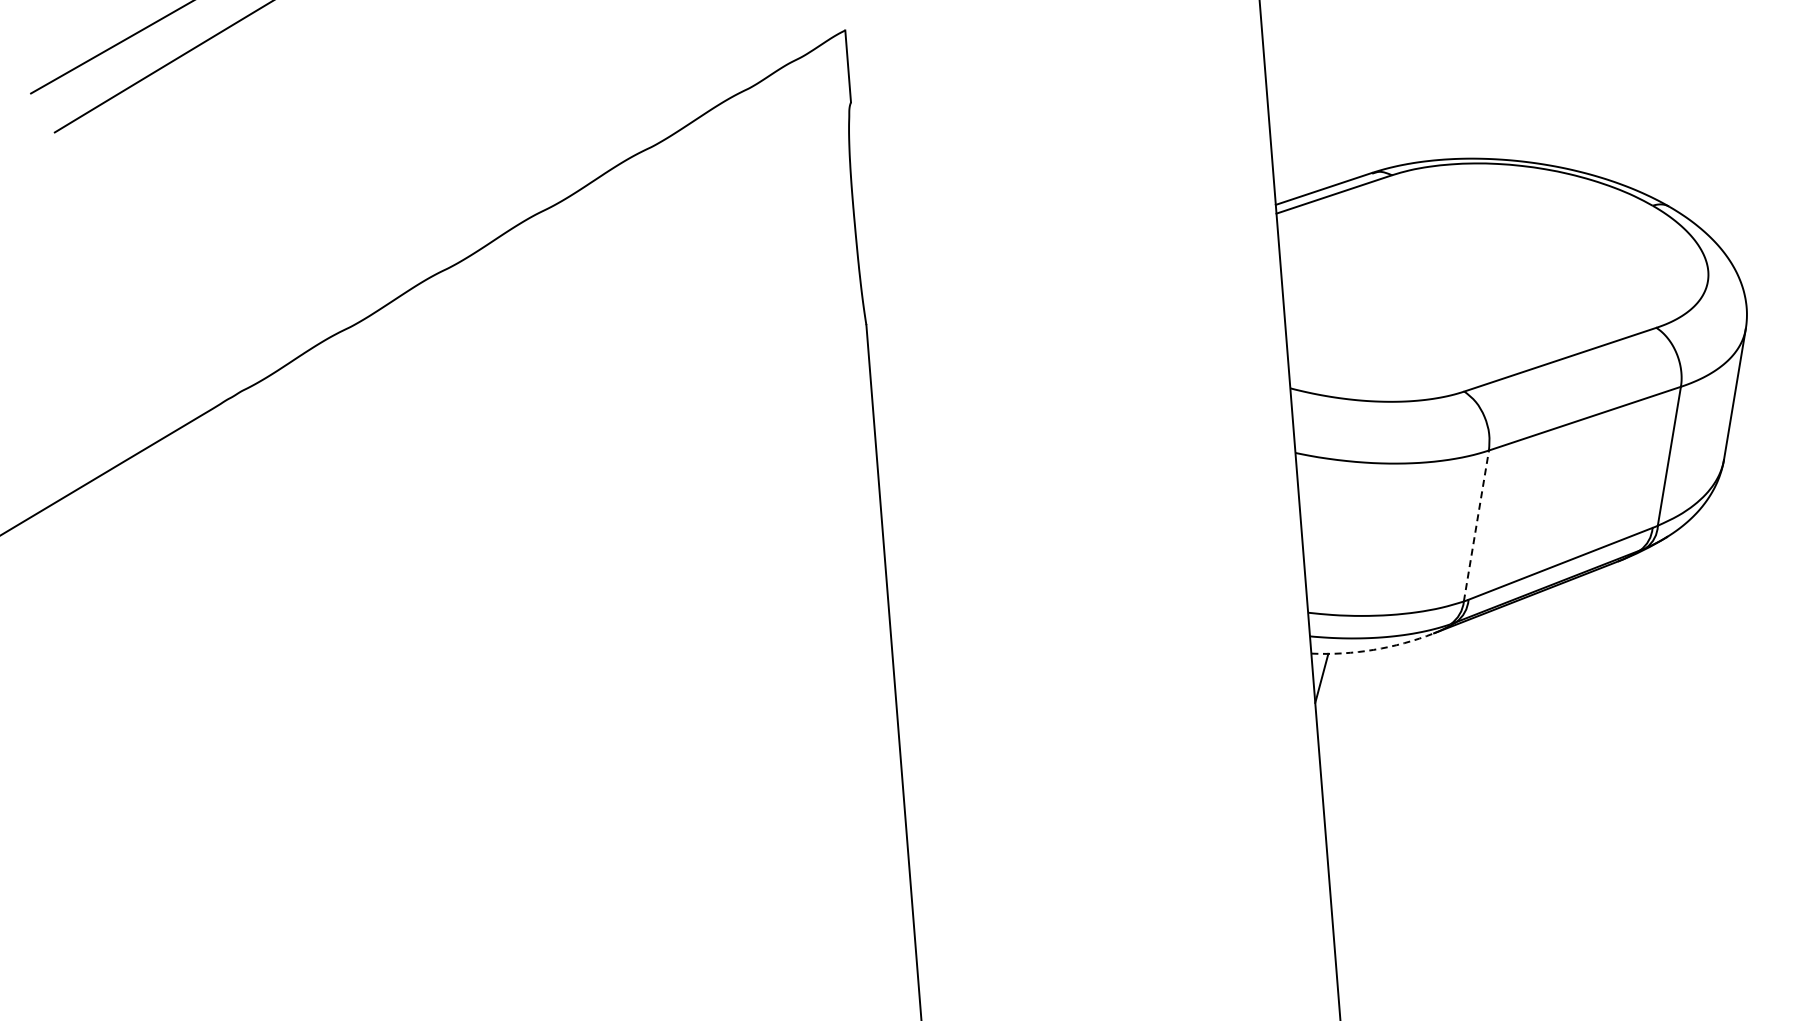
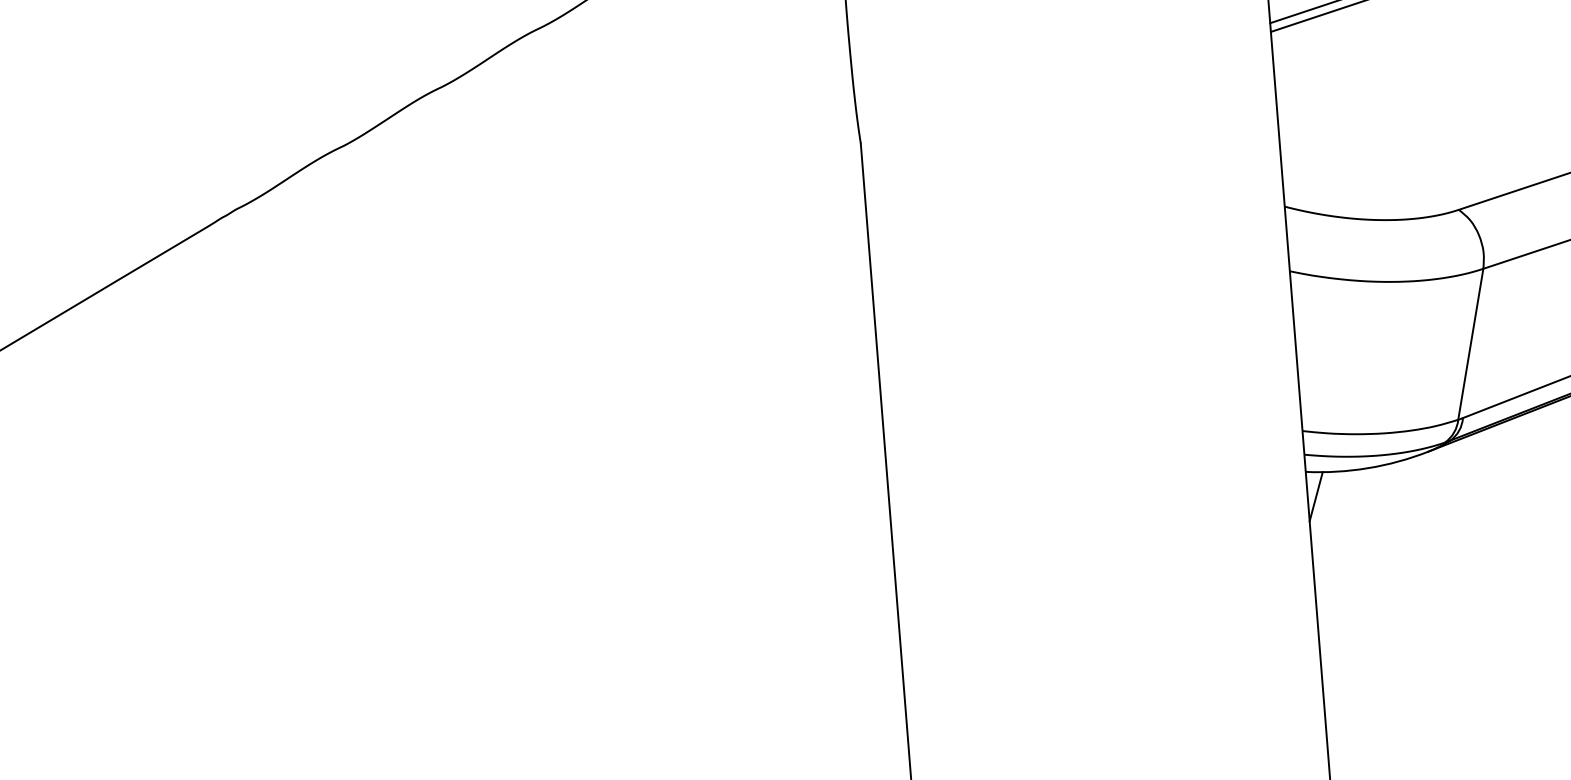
line: (1476, 526) -> (1470, 344), dashed -> solid
arc: (1373, 649) -> (1367, 467), dashed -> solid

